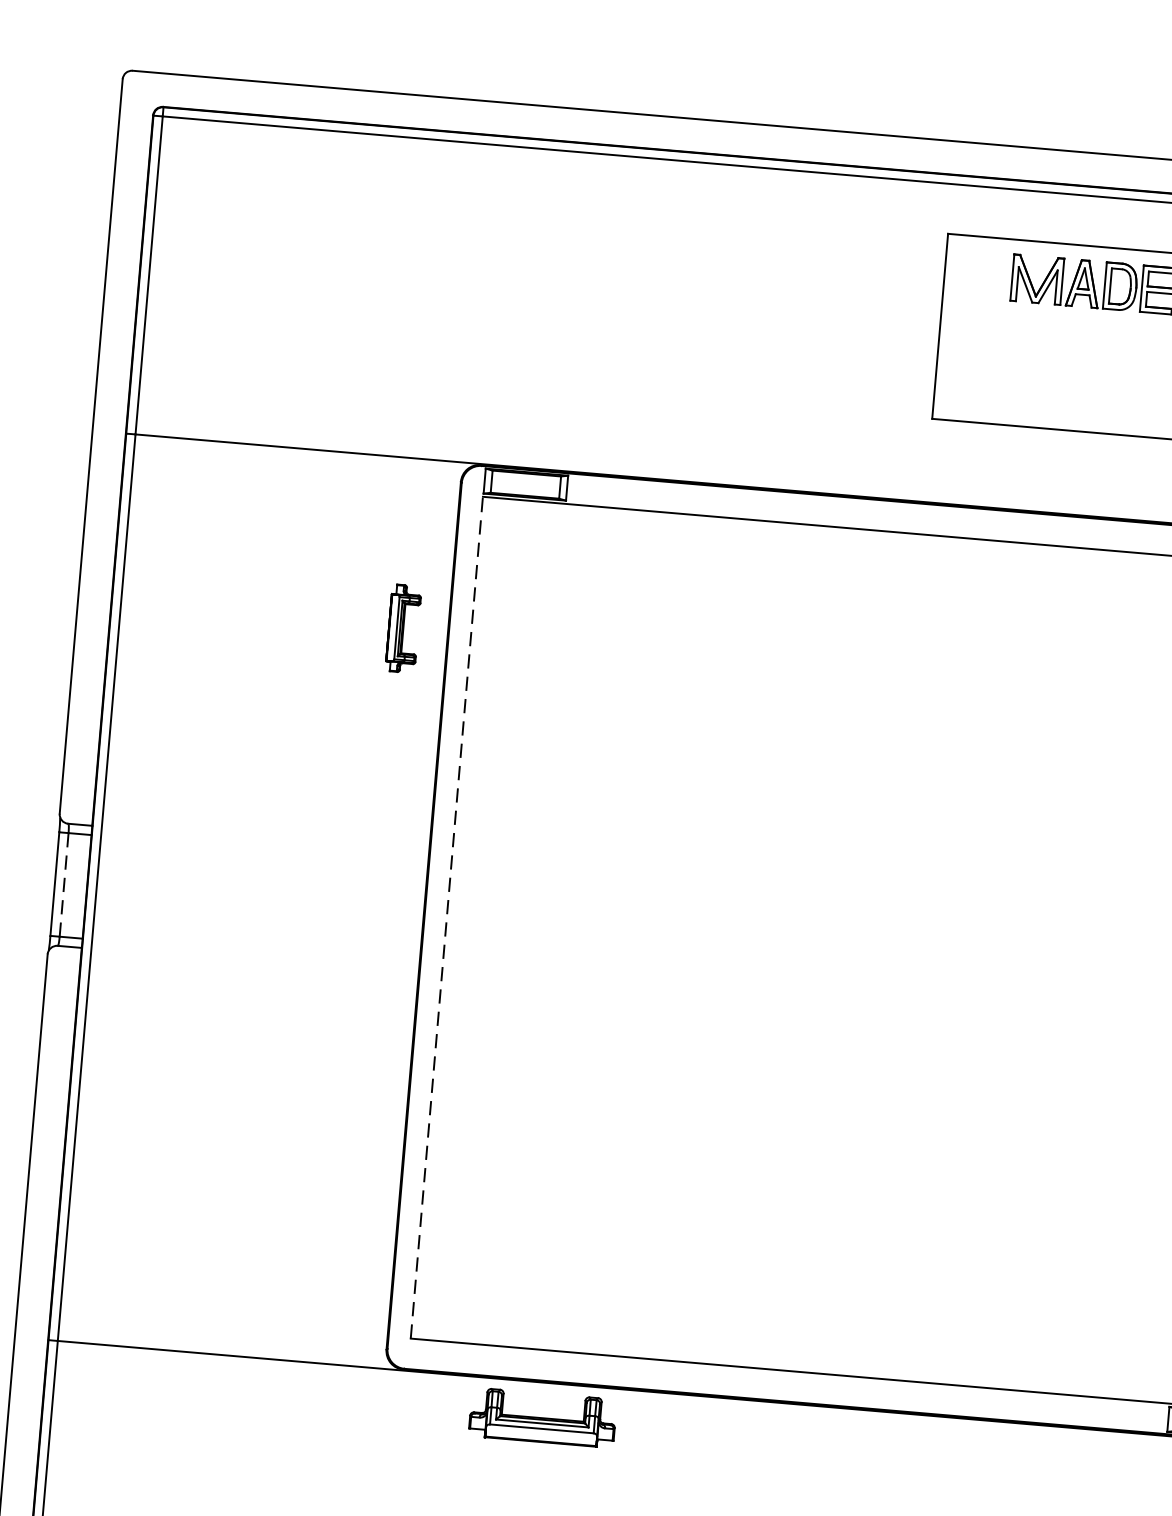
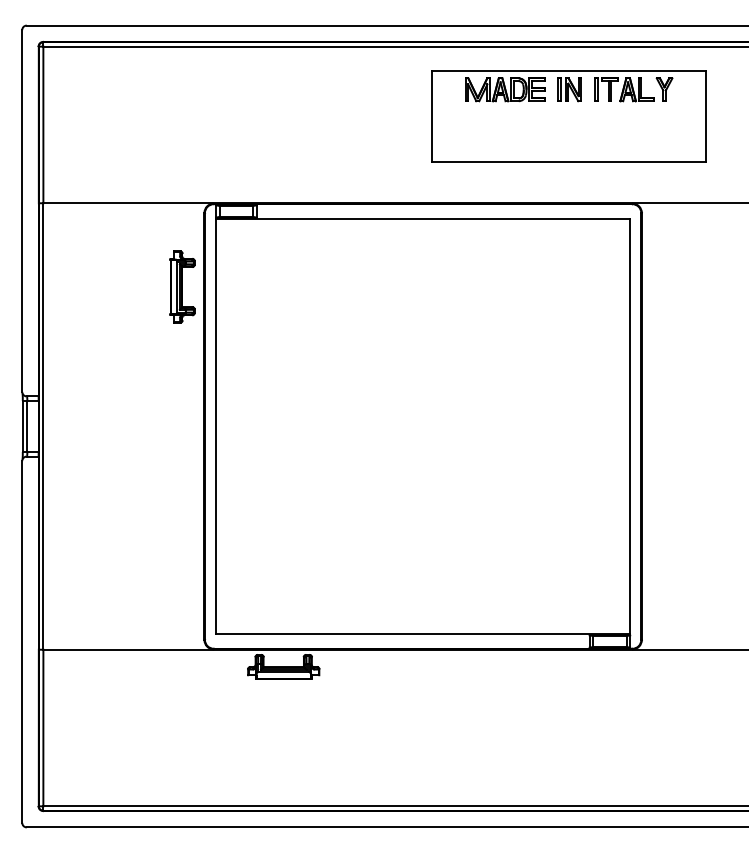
part: (403, 627) -> (182, 286), size x1.67
line: (64, 884) -> (27, 426), dashed -> solid
line: (446, 917) -> (215, 426), dashed -> solid

